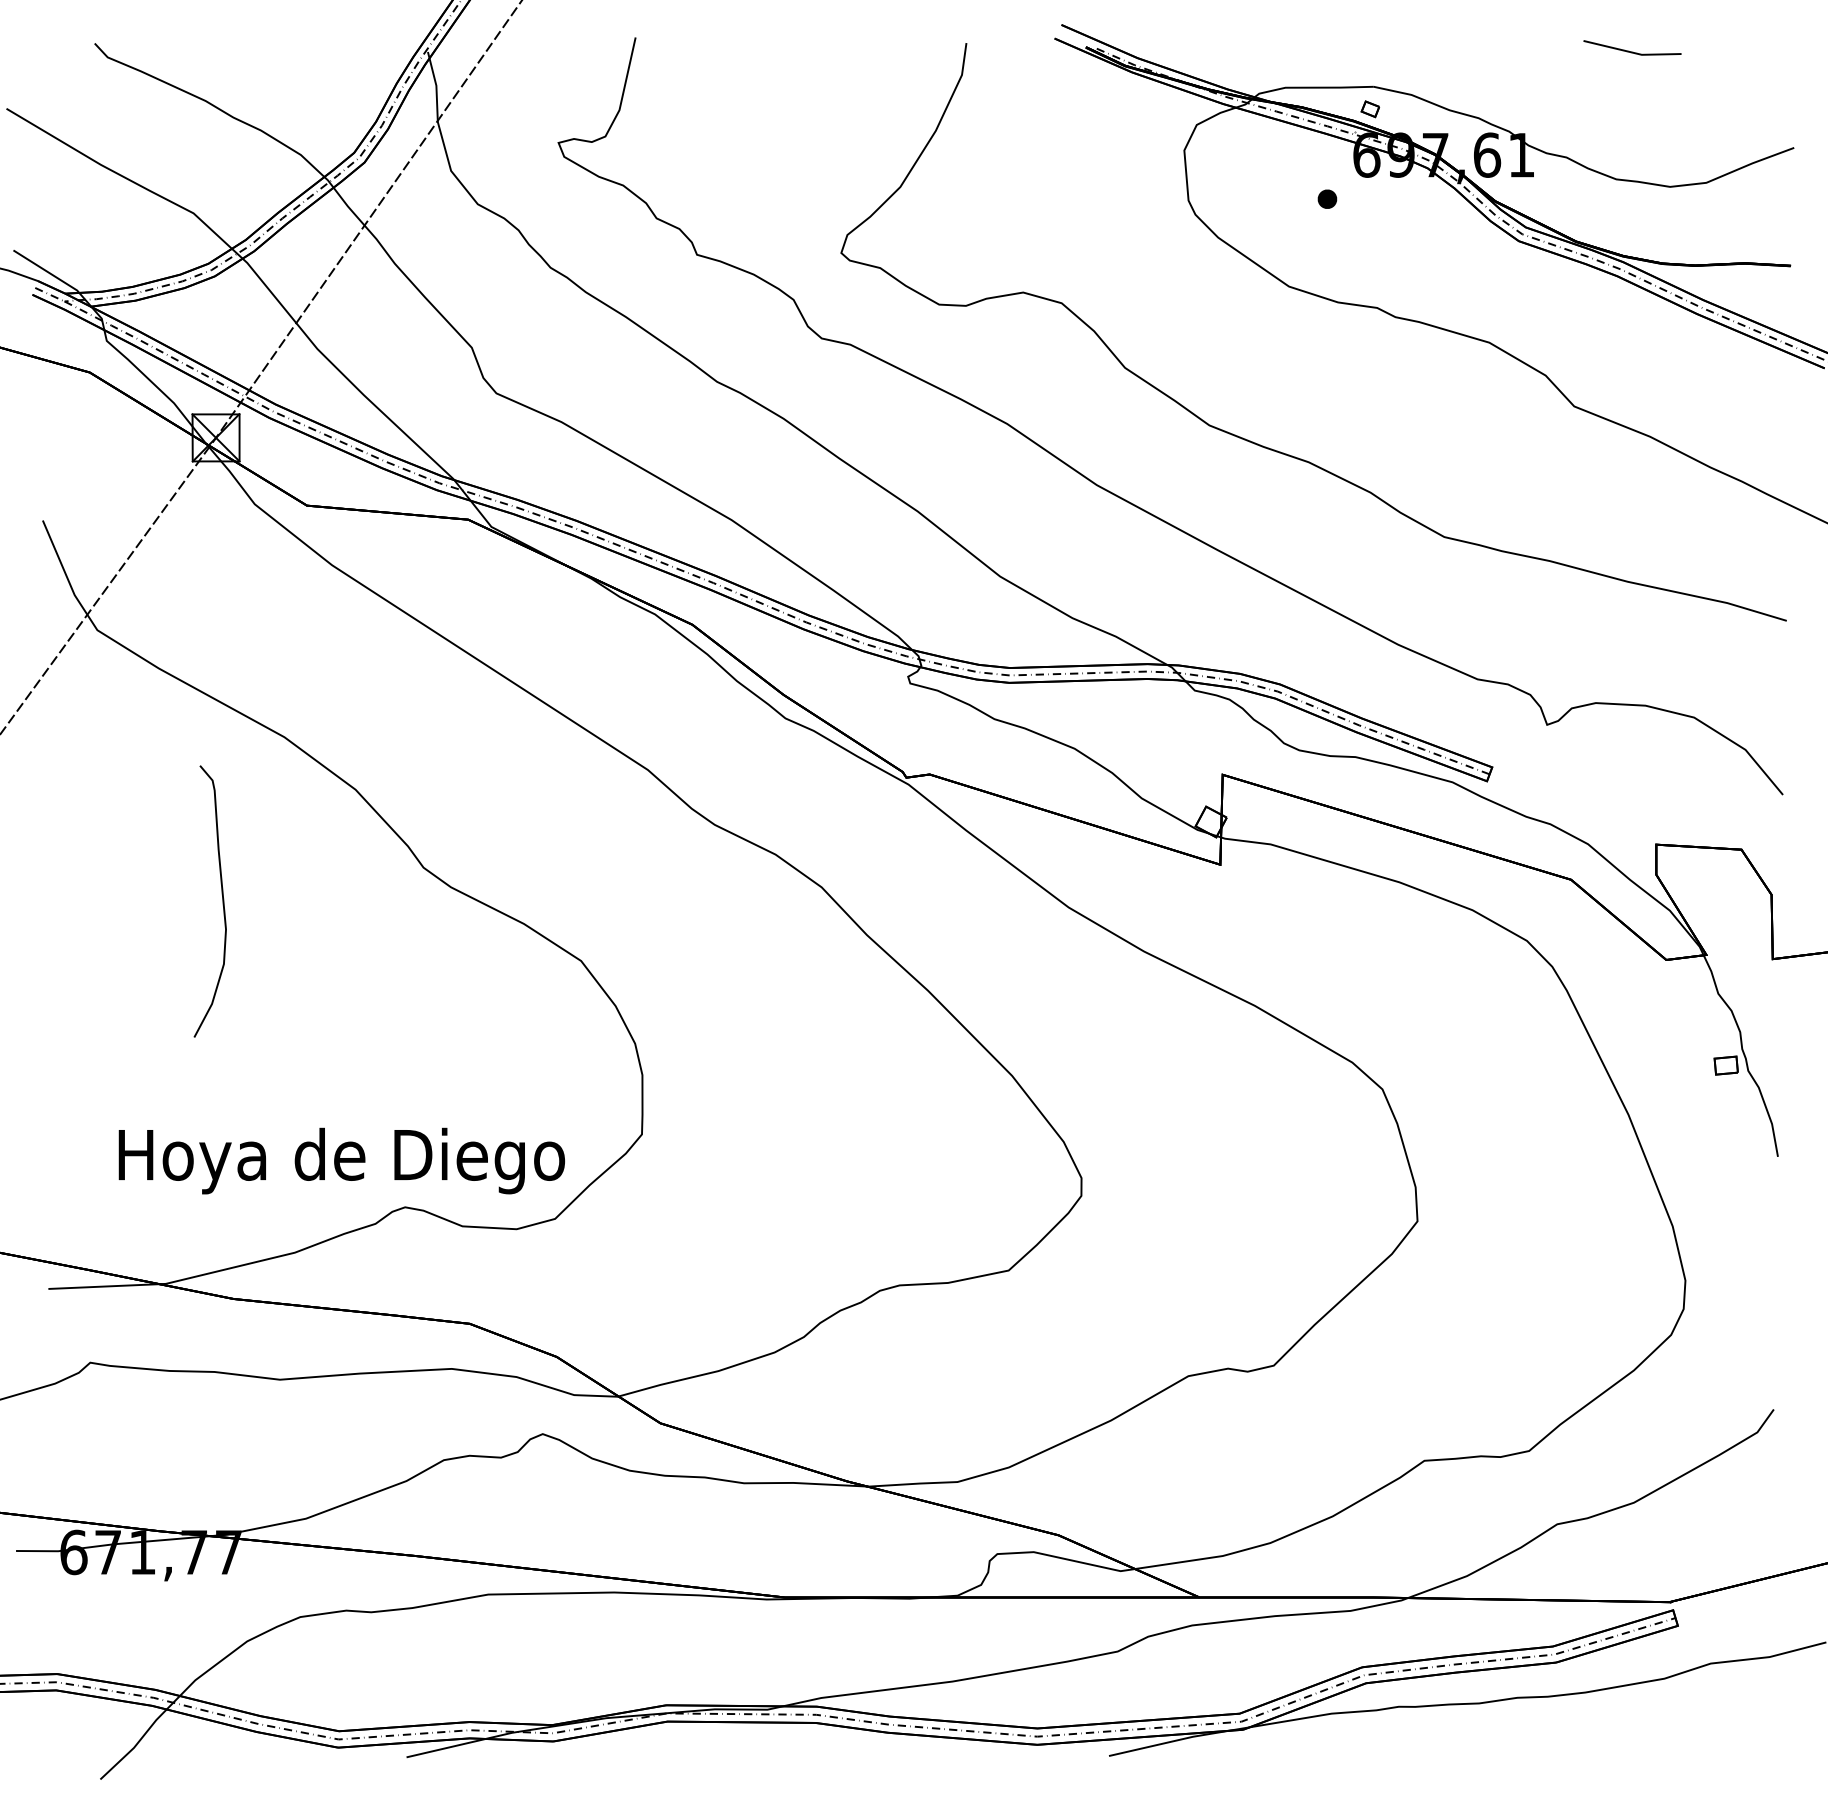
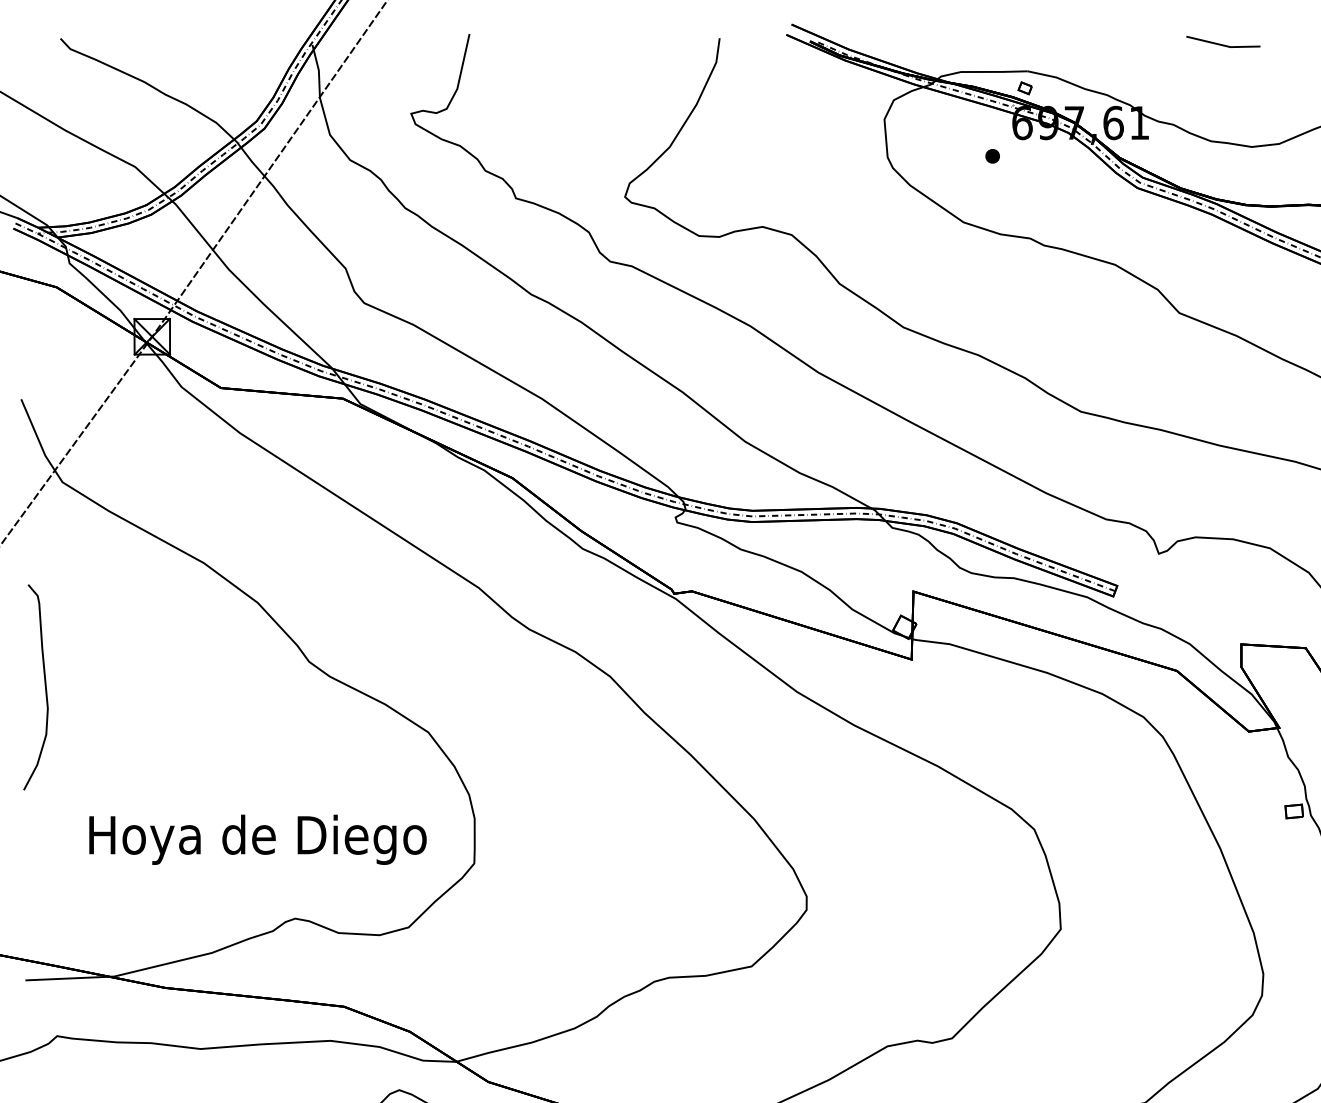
curve: (222, 901) -> (45, 687), moved
text: (341, 1160) -> (257, 839), moved

